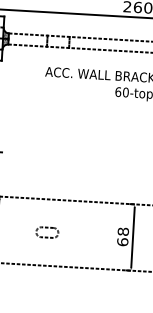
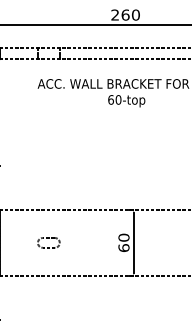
text: (122, 231) -> (123, 237), 68 -> 60

